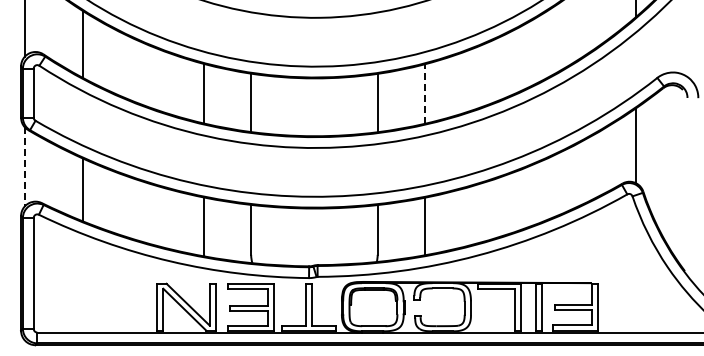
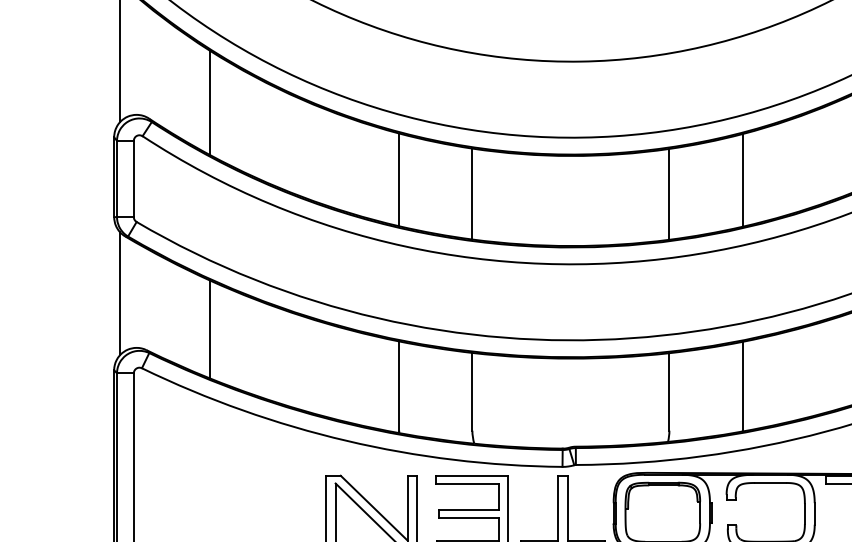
line: (424, 94) -> (742, 181), dashed -> solid
line: (24, 166) -> (119, 293), dashed -> solid

